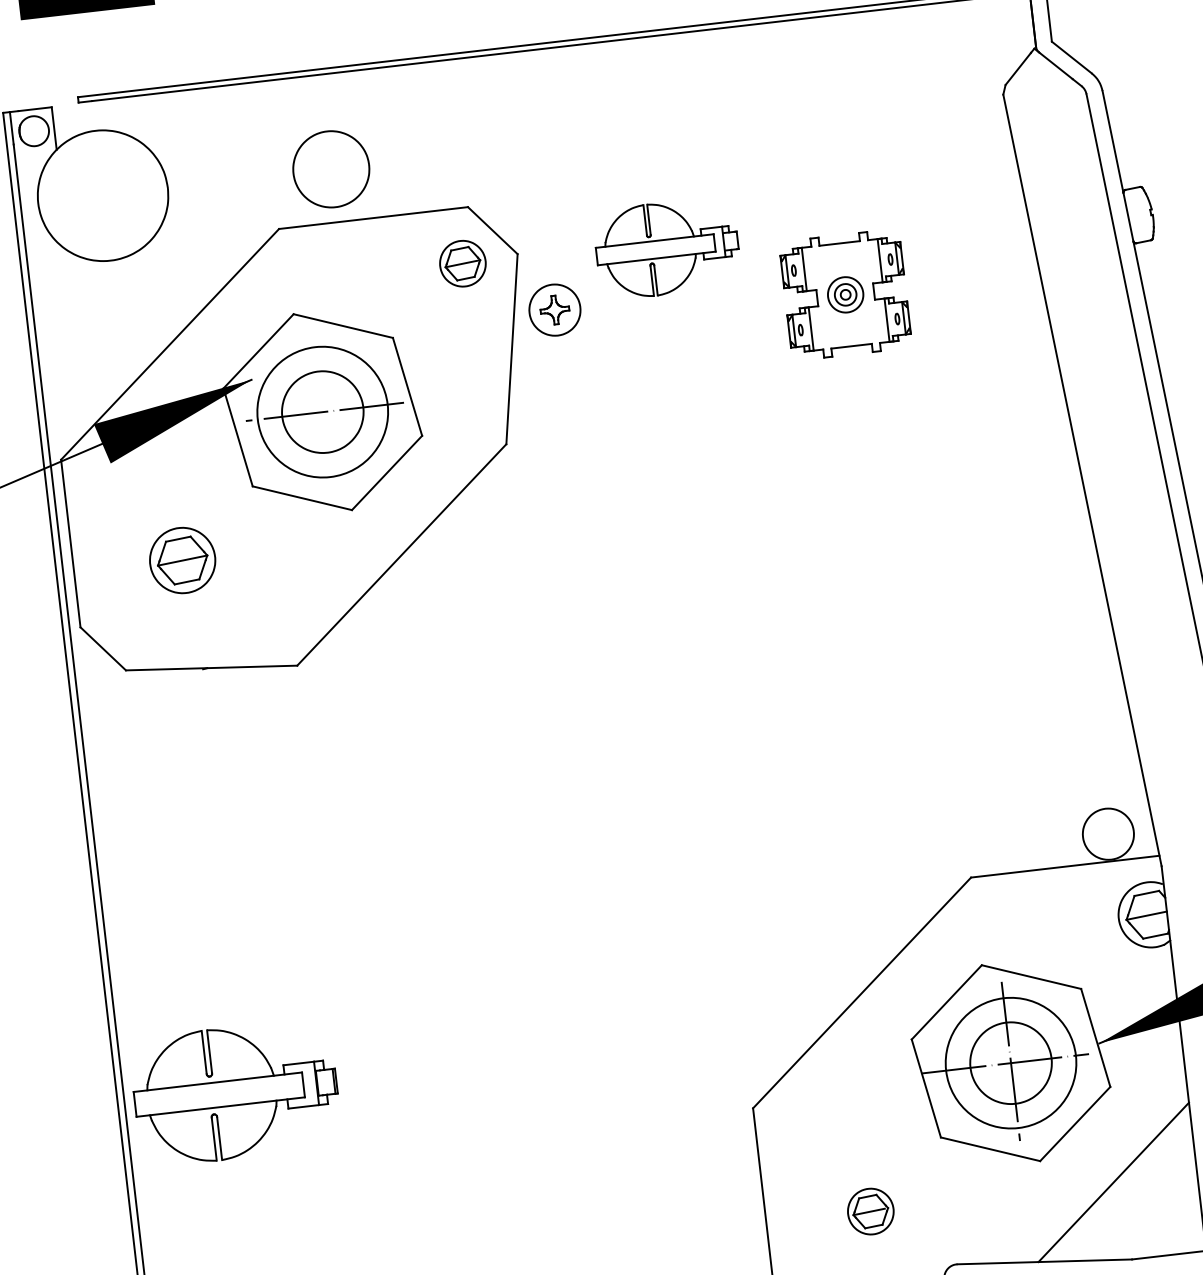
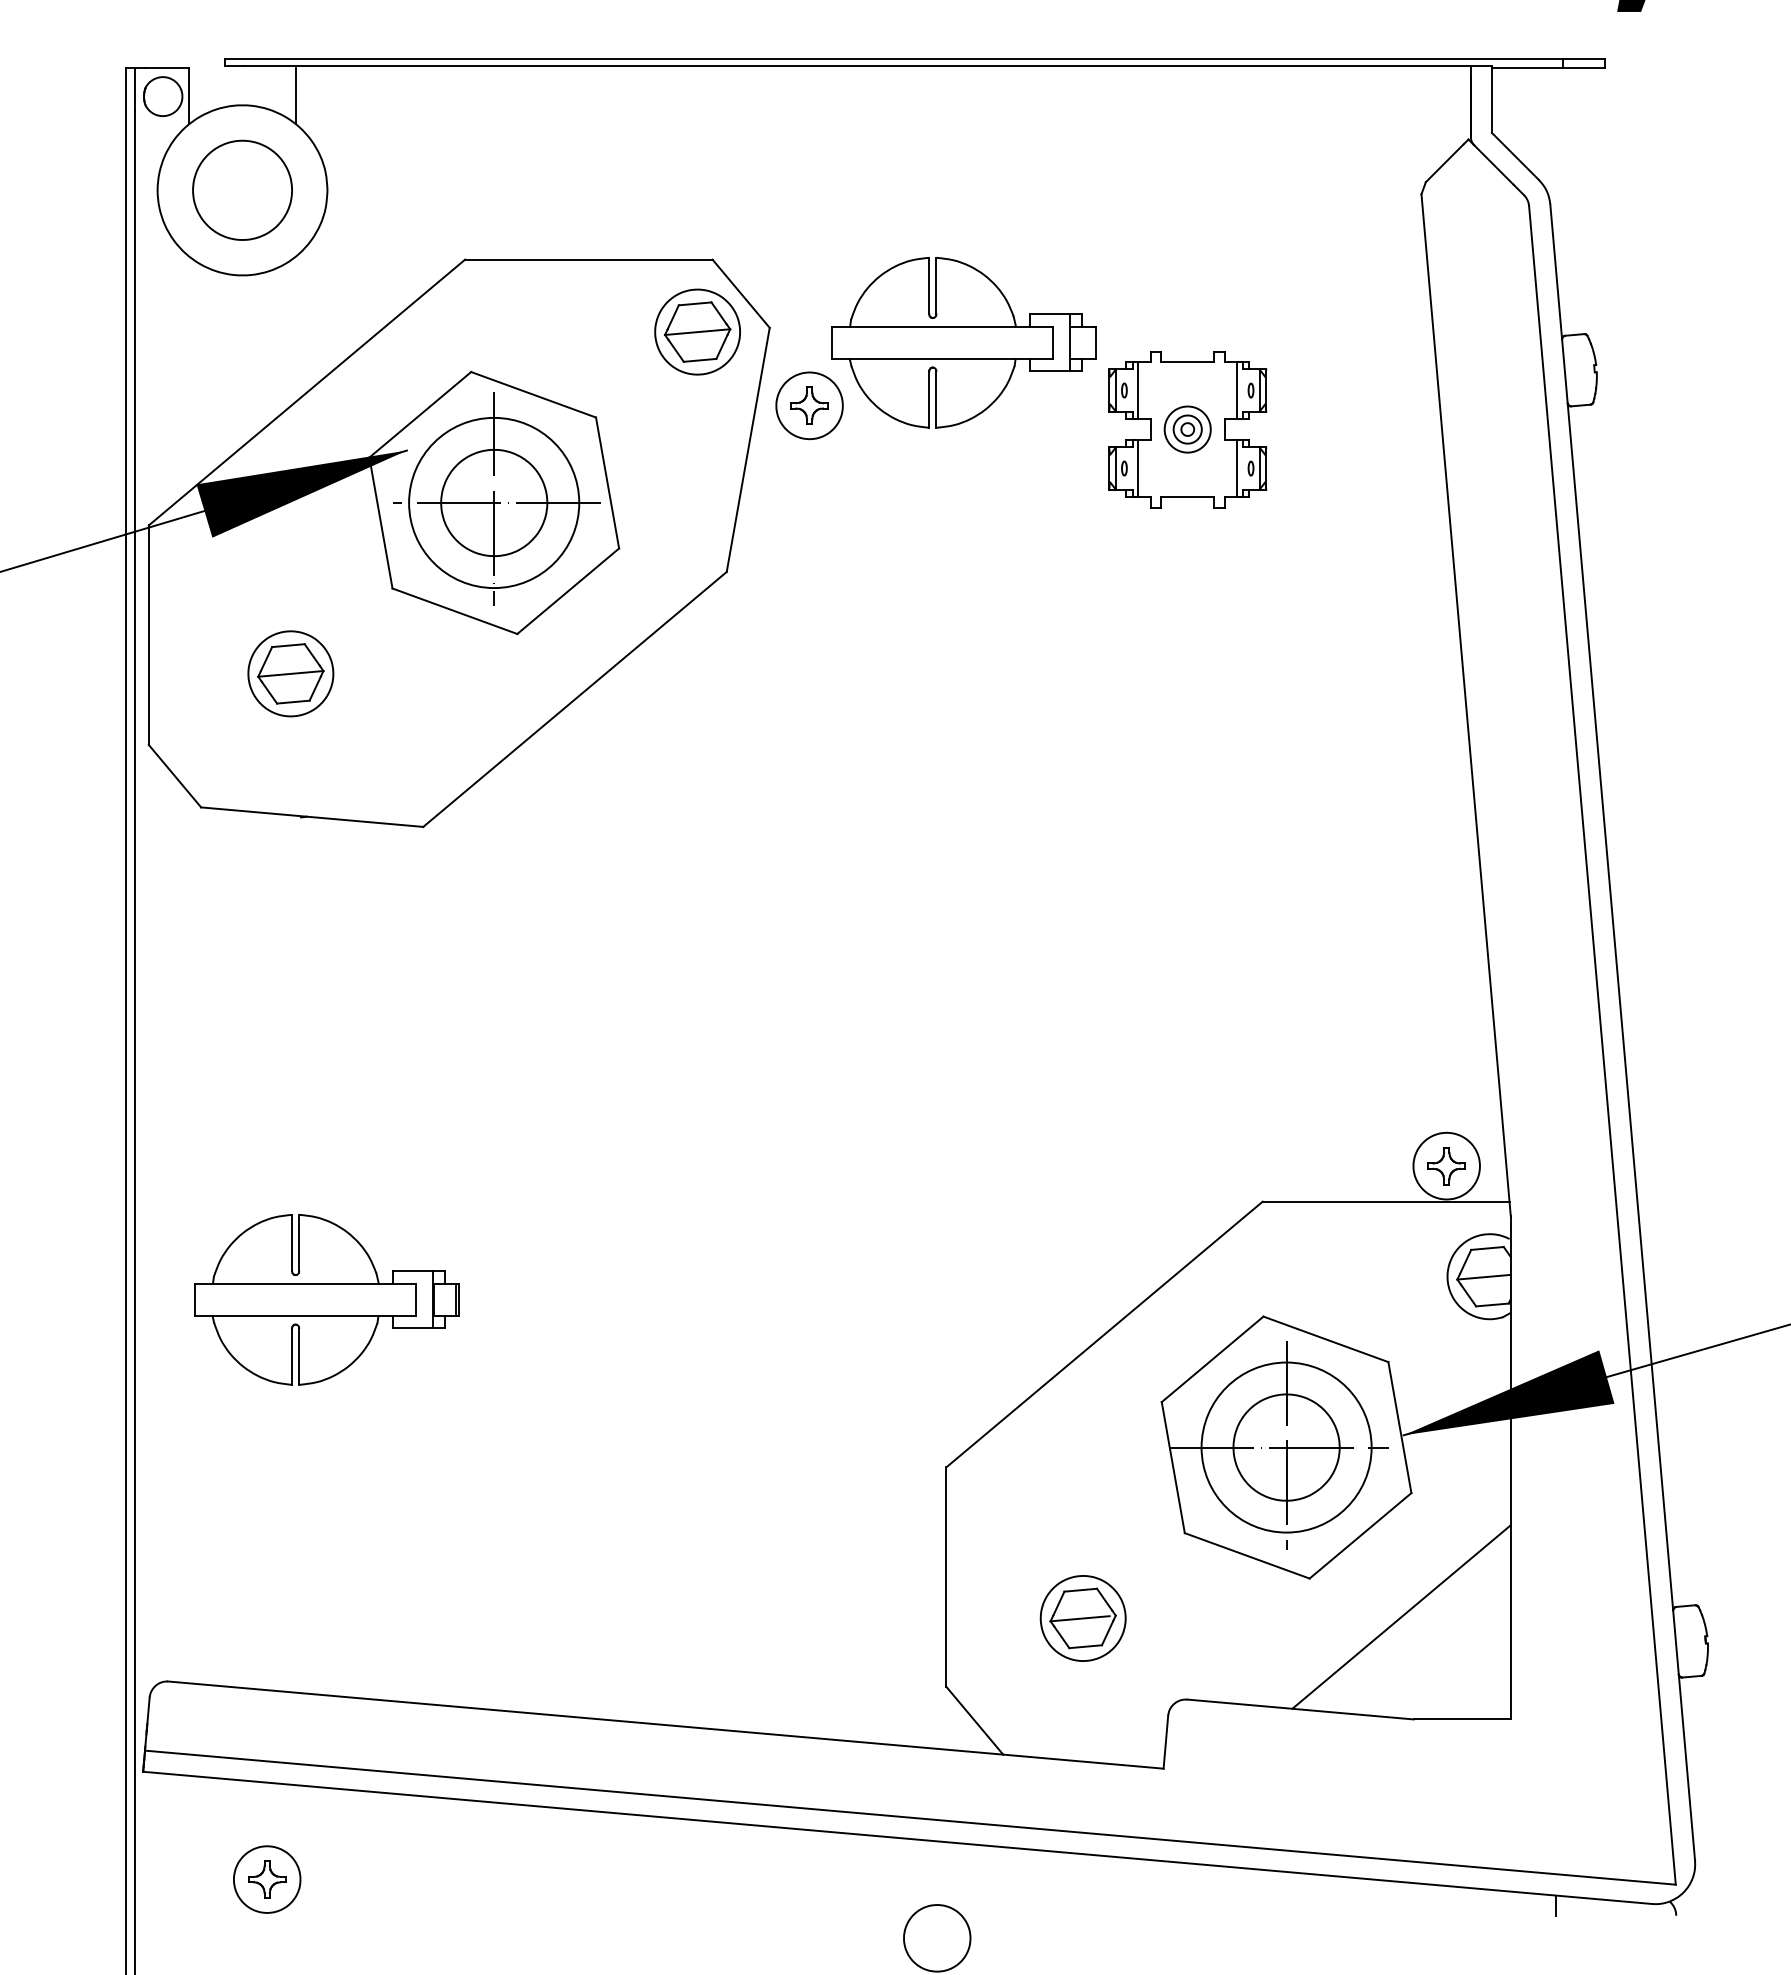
line: (135, 119) -> (295, 96), added
part: (331, 168) -> (242, 189), moved
part: (666, 248) -> (963, 342), size x1.43
part: (462, 263) -> (697, 331), size x1.43
line: (322, 408) -> (494, 498), added
part: (1108, 834) -> (1446, 1166), added
part: (235, 1092) -> (326, 1299), moved
part: (870, 1211) -> (1082, 1618), size x1.43

